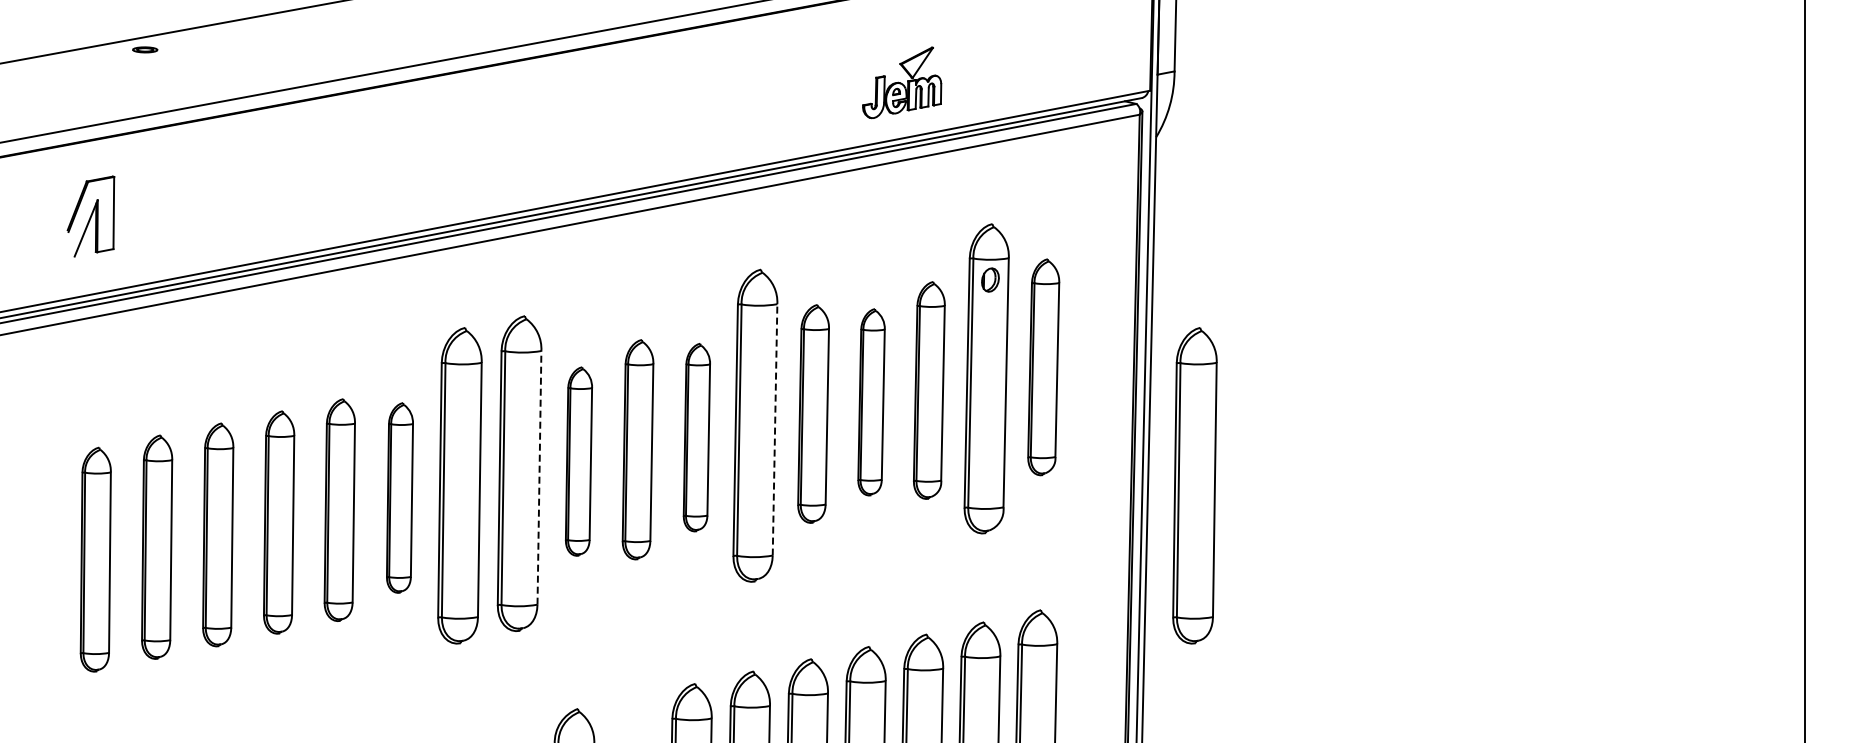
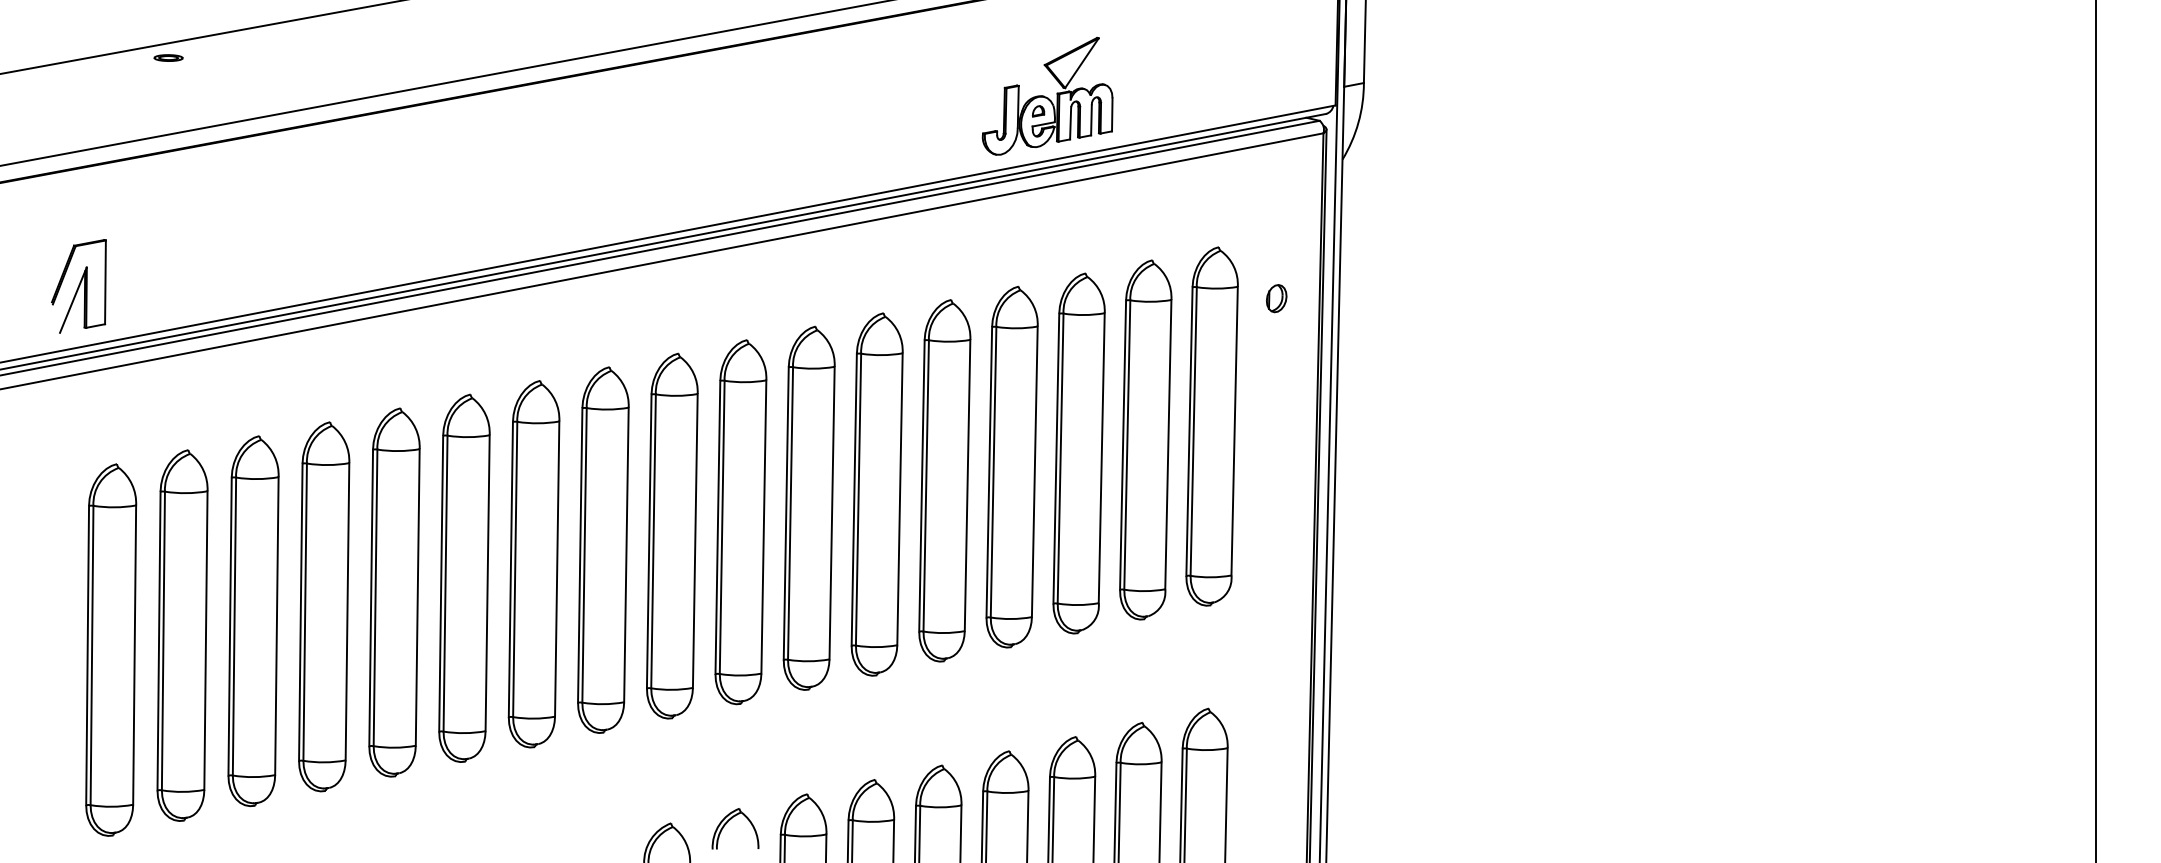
part: (901, 82) -> (1046, 95), size x1.43
part: (90, 216) -> (78, 286), moved
part: (990, 279) -> (1276, 297), moved
part: (1043, 367) -> (1211, 426), size x1.43
part: (929, 390) -> (1079, 453), size x1.43
part: (871, 402) -> (1011, 467), size x1.67
part: (813, 413) -> (944, 480), size x1.43
line: (775, 429) -> (900, 498), dashed -> solid
part: (696, 437) -> (808, 508), size x1.67
part: (637, 449) -> (740, 522), size x1.43
part: (578, 461) -> (671, 536), size x1.67
line: (539, 477) -> (626, 554), dashed -> solid
part: (1194, 485) -> (1387, 563), removed
part: (399, 497) -> (463, 577), size x1.67
part: (339, 509) -> (394, 591), size x1.43
part: (278, 522) -> (323, 606), size x1.43
part: (217, 534) -> (252, 620), size x1.43
part: (156, 546) -> (181, 634), size x1.43
part: (95, 559) -> (110, 649), size x1.43
part: (627, 707) -> (728, 821), added

